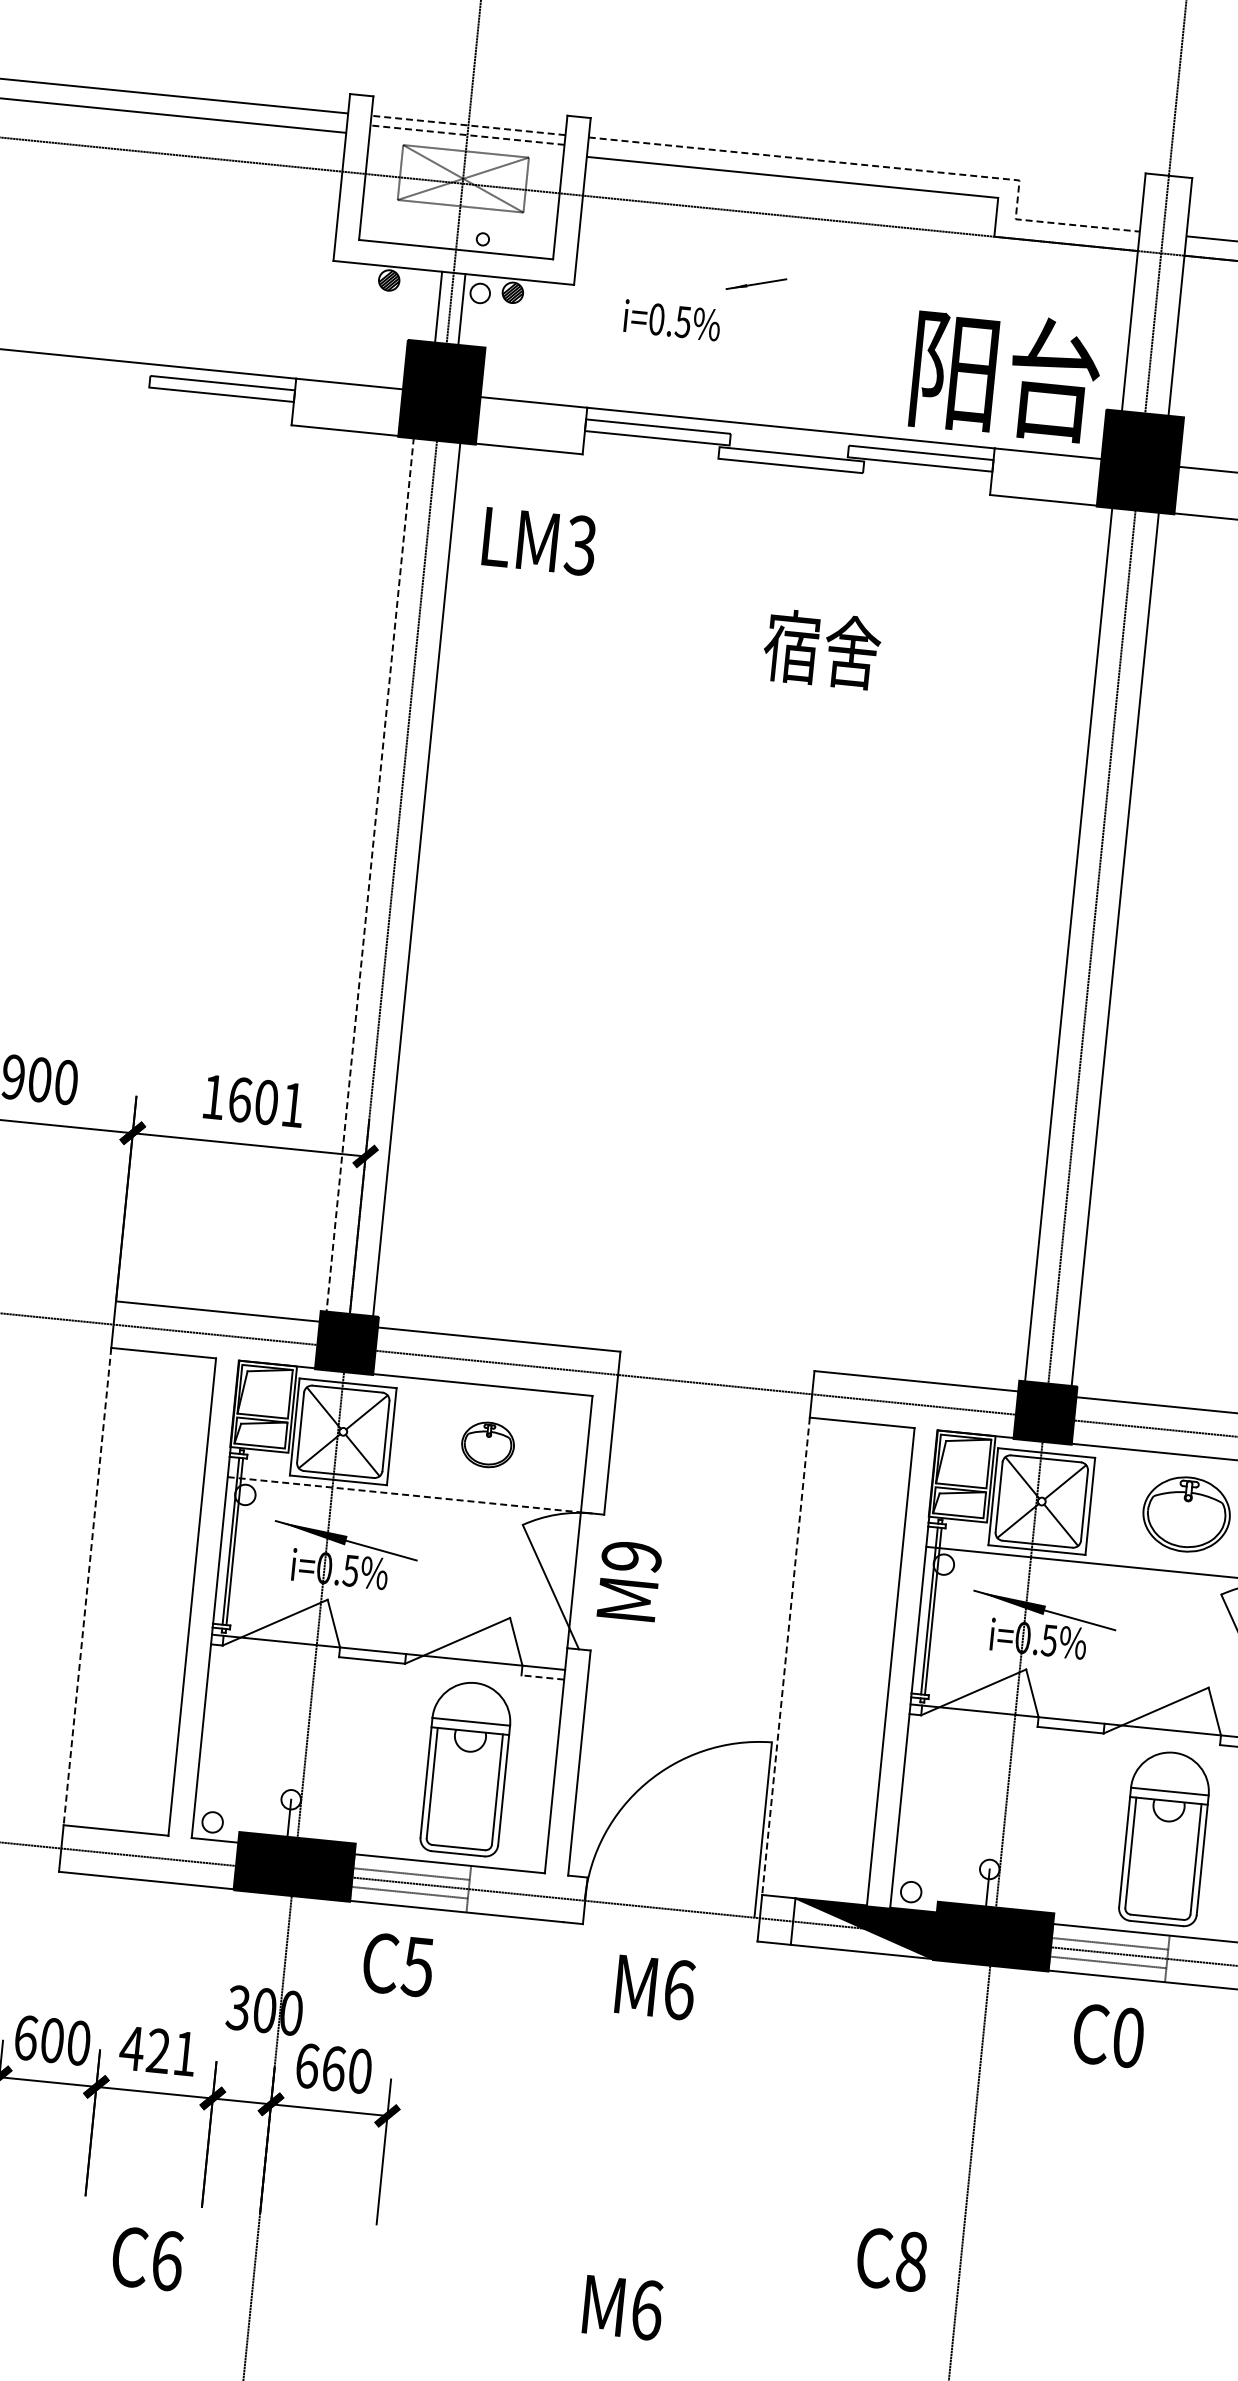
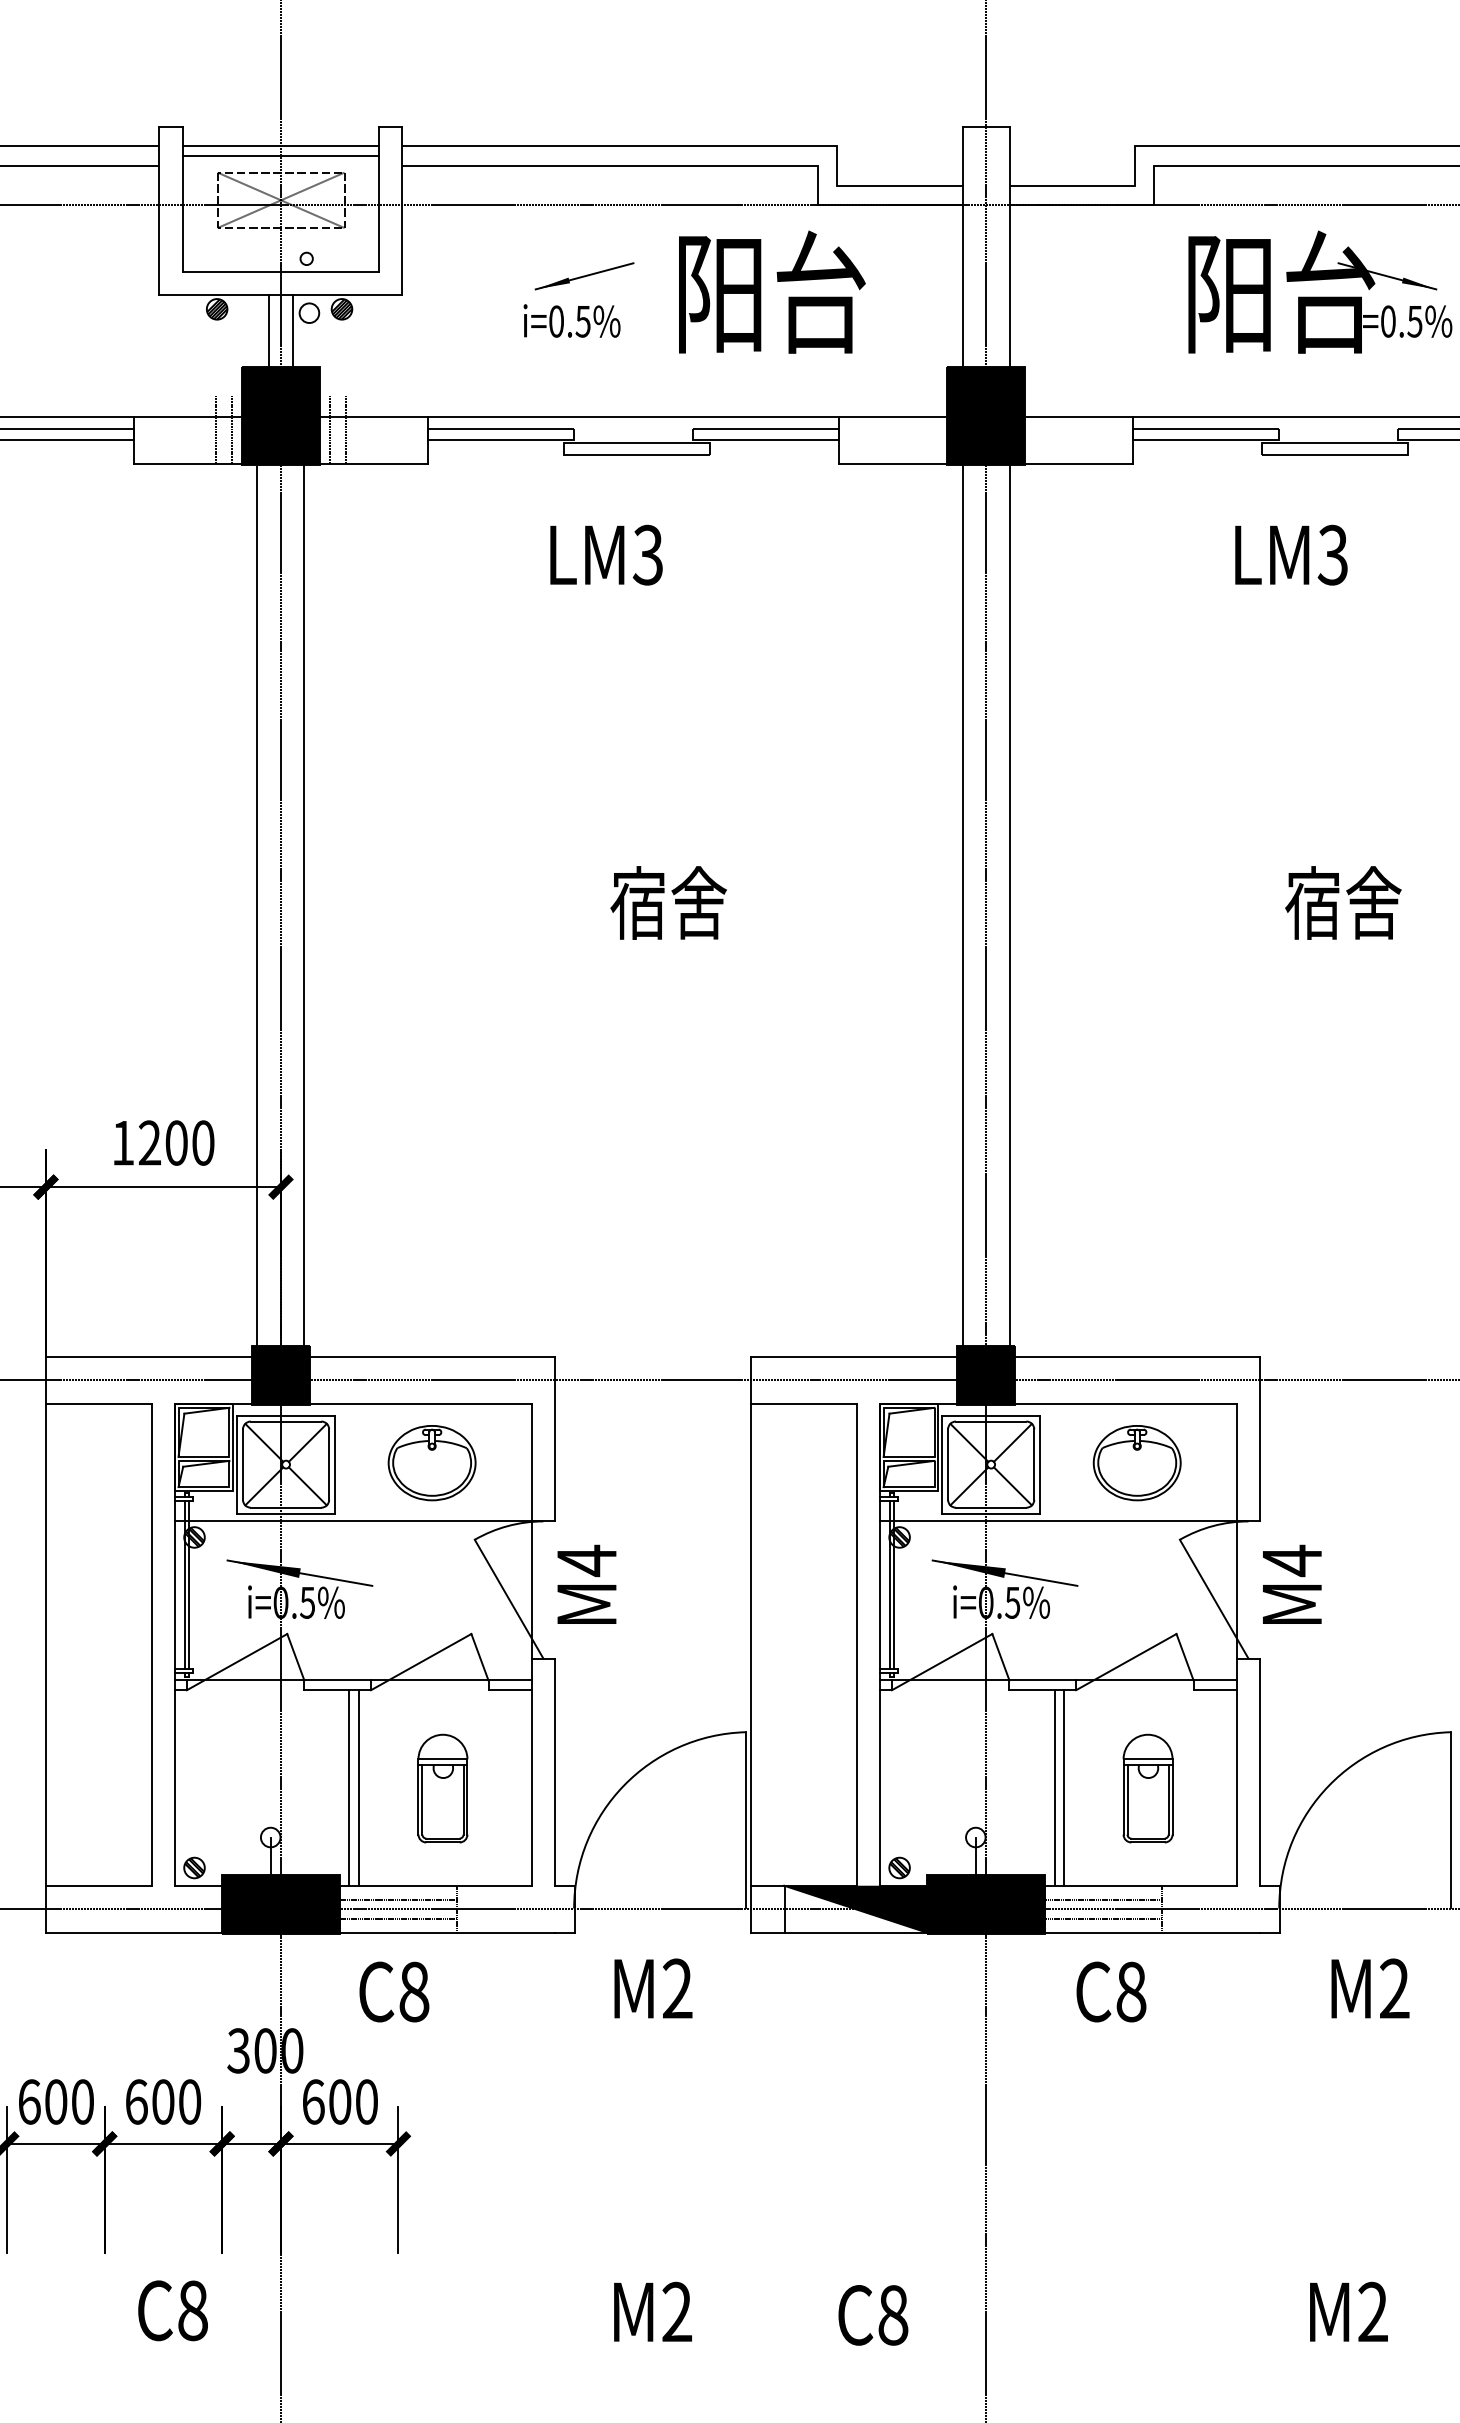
line: (468, 125) -> (280, 146), dashed -> solid
line: (467, 135) -> (280, 156), dashed -> solid
line: (888, 167) -> (704, 146), dashed -> solid
part: (756, 284) -> (584, 276), size x1.67
text: (671, 319) -> (571, 320), moved
text: (1006, 374) -> (772, 291), moved
line: (376, 399) -> (216, 429), added
line: (391, 400) -> (231, 429), added
line: (488, 410) -> (329, 429), added
line: (504, 412) -> (345, 429), added
text: (539, 540) -> (606, 554), moved
text: (822, 649) -> (668, 902), moved
line: (369, 880) -> (257, 910), dashed -> solid
text: (266, 1101) -> (176, 1142), 1601 -> 1200
part: (487, 1445) -> (431, 1463), size x1.67
hatch: (245, 1493) -> (194, 1536), added
line: (404, 1494) -> (353, 1521), dashed -> solid
text: (631, 1556) -> (586, 1560), M9 -> M4
hatch: (943, 1563) -> (899, 1536), added
line: (87, 1587) -> (45, 1645), dashed -> solid
line: (785, 1656) -> (750, 1645), dashed -> solid
line: (543, 1677) -> (510, 1690), dashed -> solid
line: (374, 1757) -> (349, 1787), added
line: (384, 1758) -> (359, 1787), added
part: (466, 1768) -> (442, 1788), size x0.62
hatch: (212, 1821) -> (194, 1867), added
line: (1072, 1827) -> (1054, 1787), added
line: (1082, 1828) -> (1064, 1787), added
part: (1164, 1837) -> (1147, 1788), size x0.62
hatch: (911, 1891) -> (899, 1867), added
text: (417, 1966) -> (413, 1991), C5 -> C8
text: (679, 1989) -> (677, 1988), M6 -> M2
text: (1128, 2037) -> (1131, 1991), C0 -> C8
text: (157, 2050) -> (162, 2101), 421 -> 600
text: (334, 2068) -> (340, 2101), 660 -> 600
text: (892, 2259) -> (873, 2315), moved
text: (167, 2260) -> (193, 2310), C6 -> C8
text: (647, 2309) -> (677, 2311), M6 -> M2

